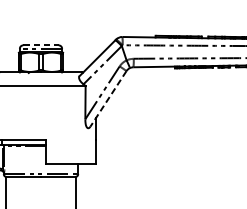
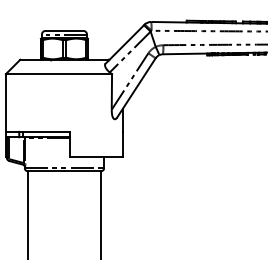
line: (41, 44) -> (64, 30), dashed -> solid
line: (108, 99) -> (136, 88), dashed -> solid

